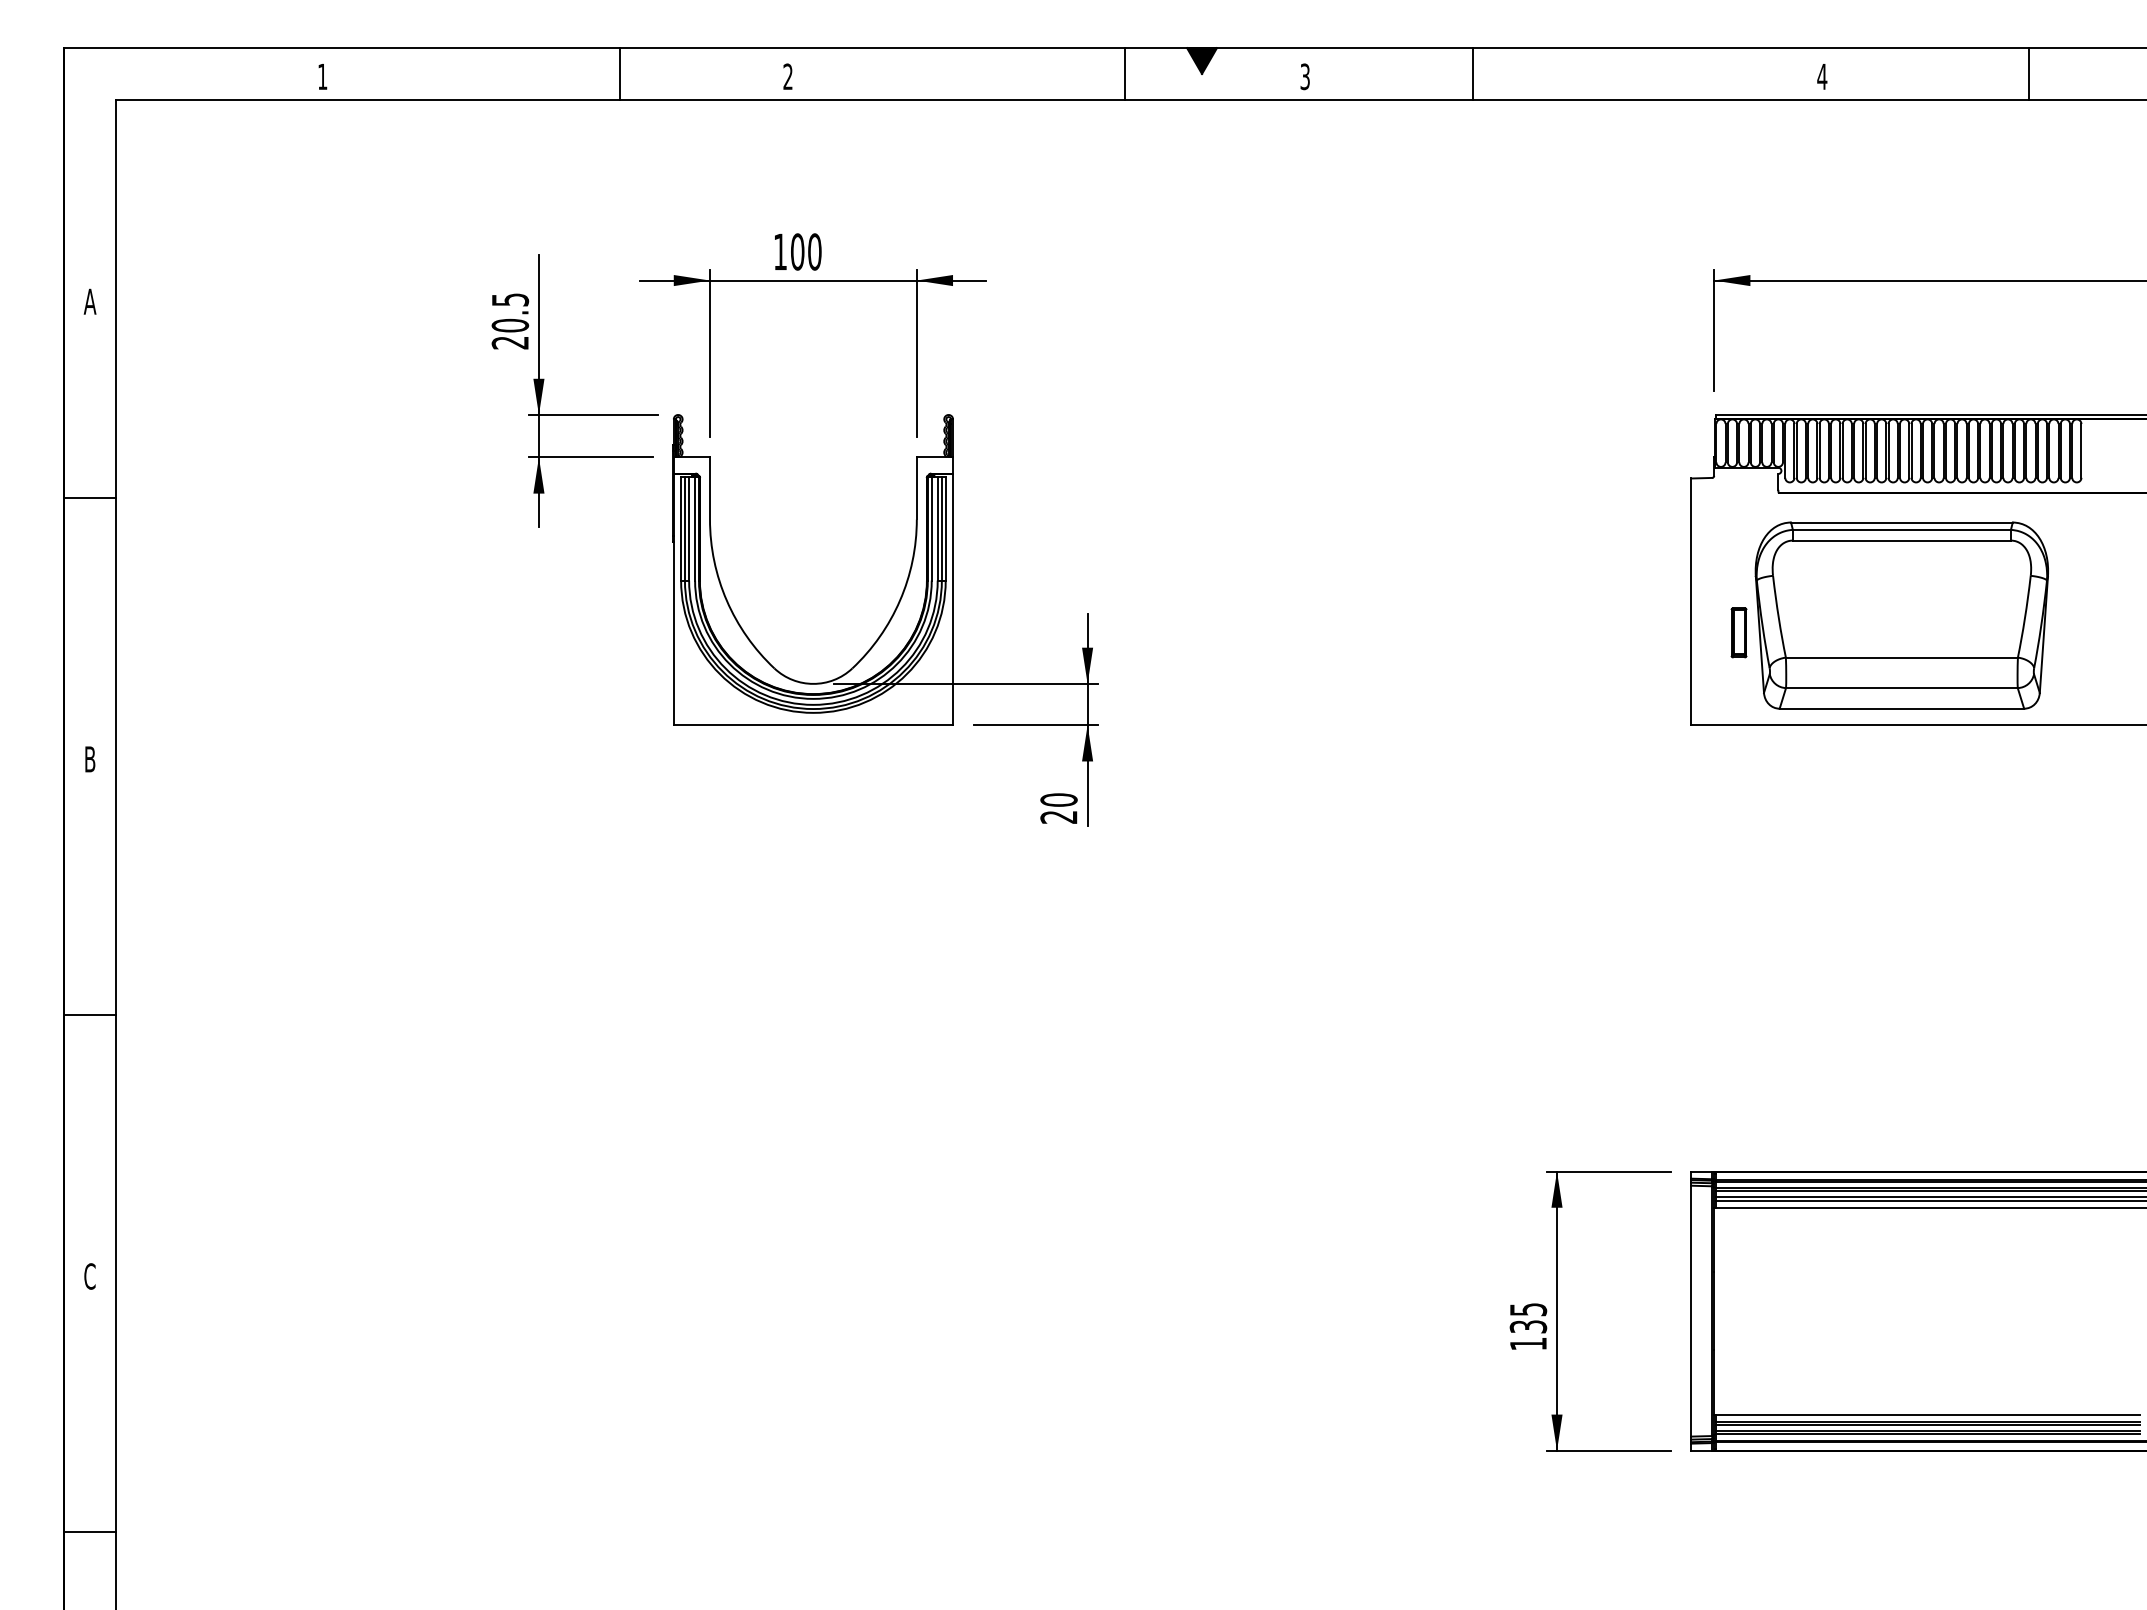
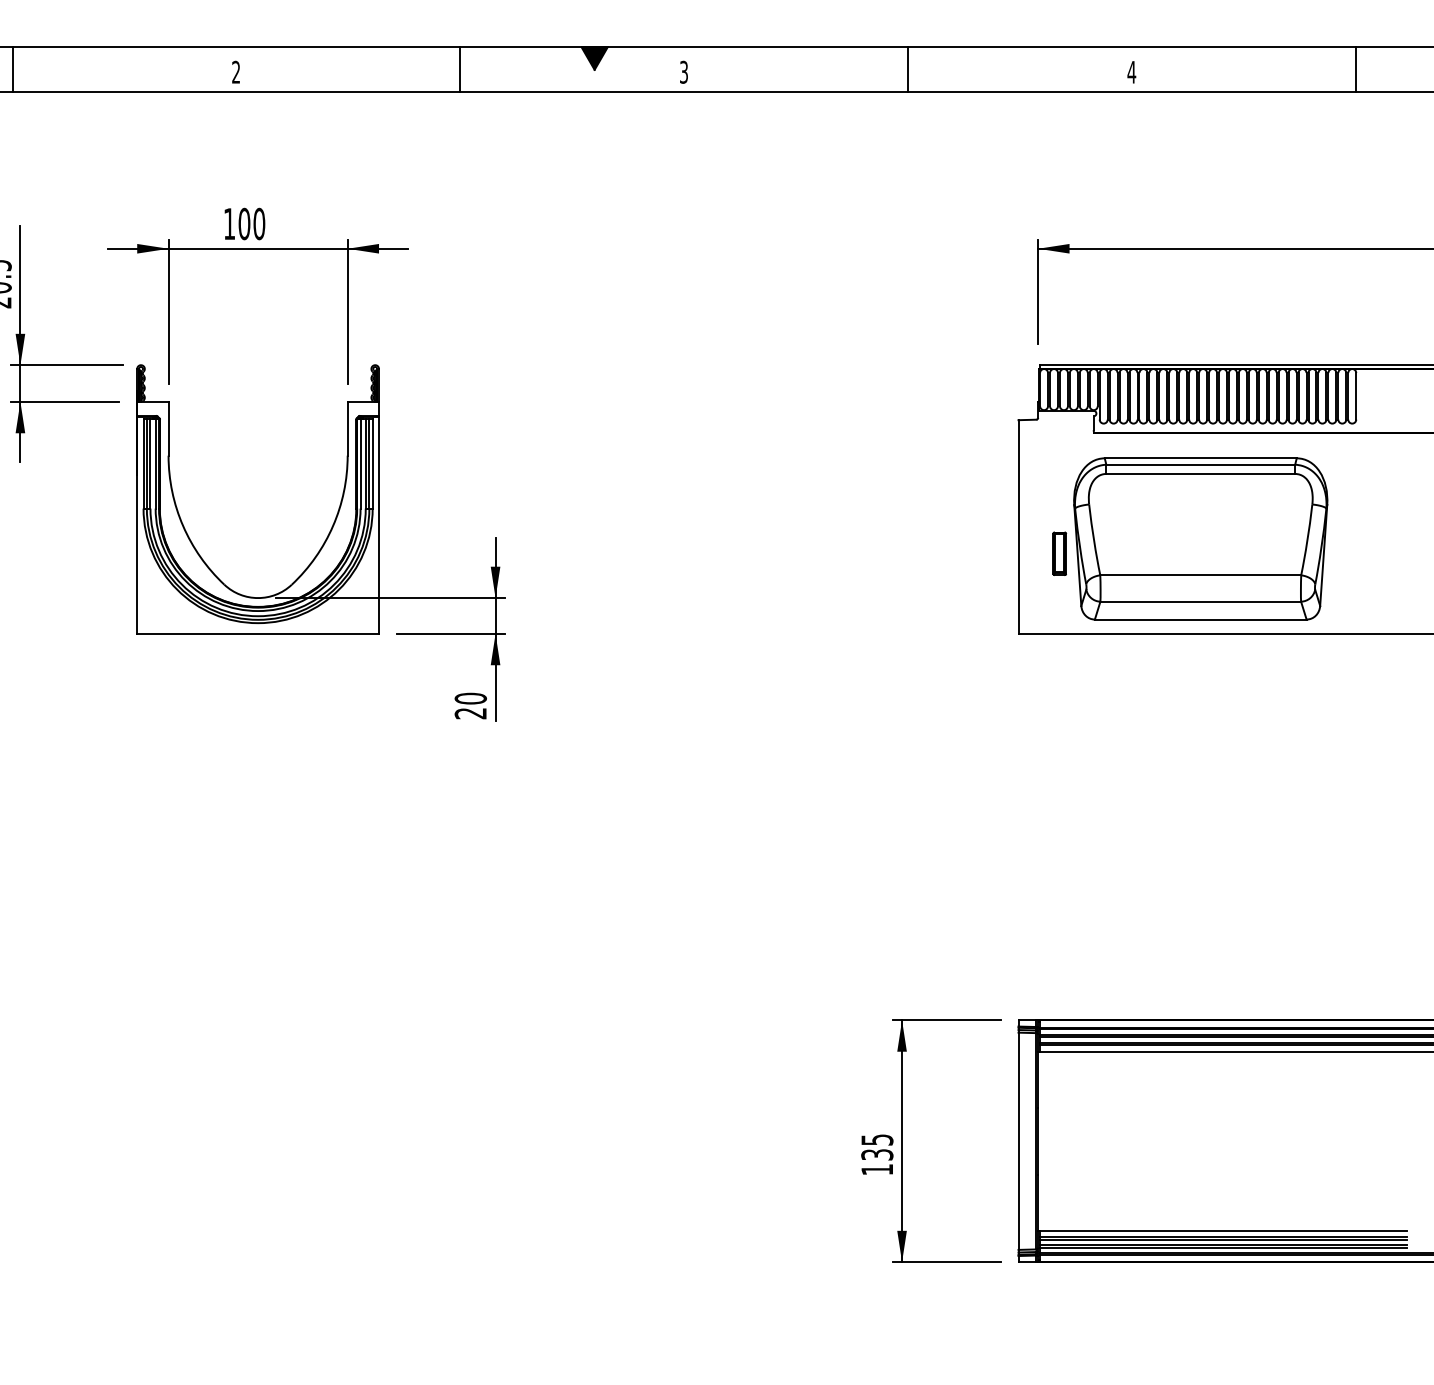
line: (619, 73) -> (12, 69), moved
line: (1124, 73) -> (459, 69), moved
line: (1473, 73) -> (908, 69), moved
line: (2029, 73) -> (1356, 69), moved

